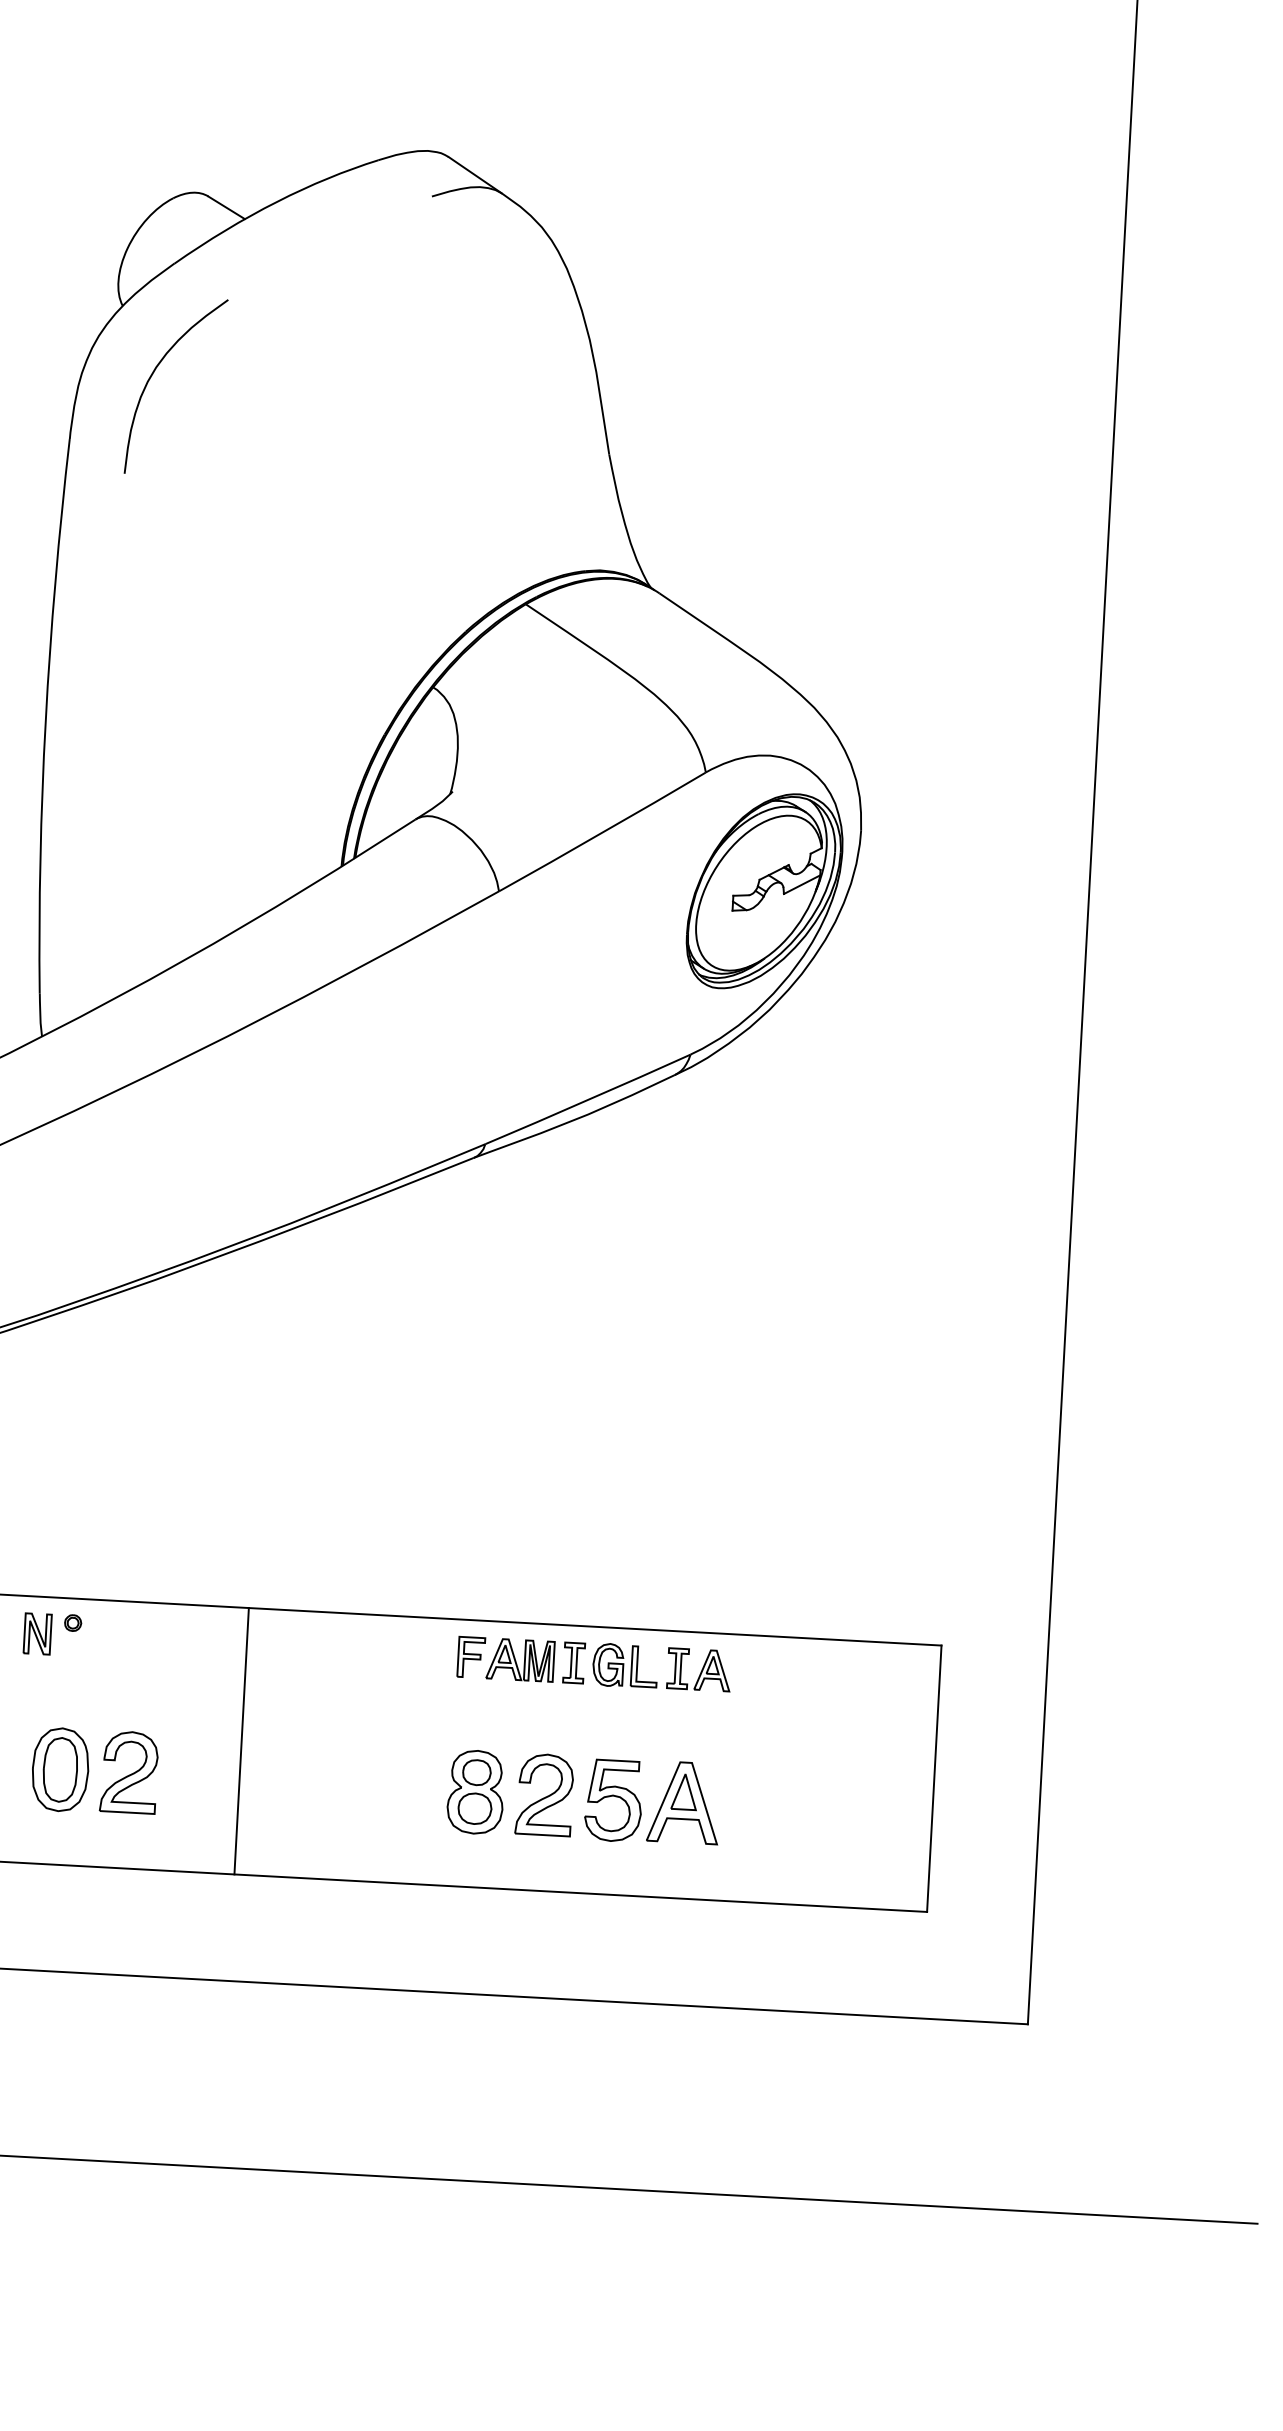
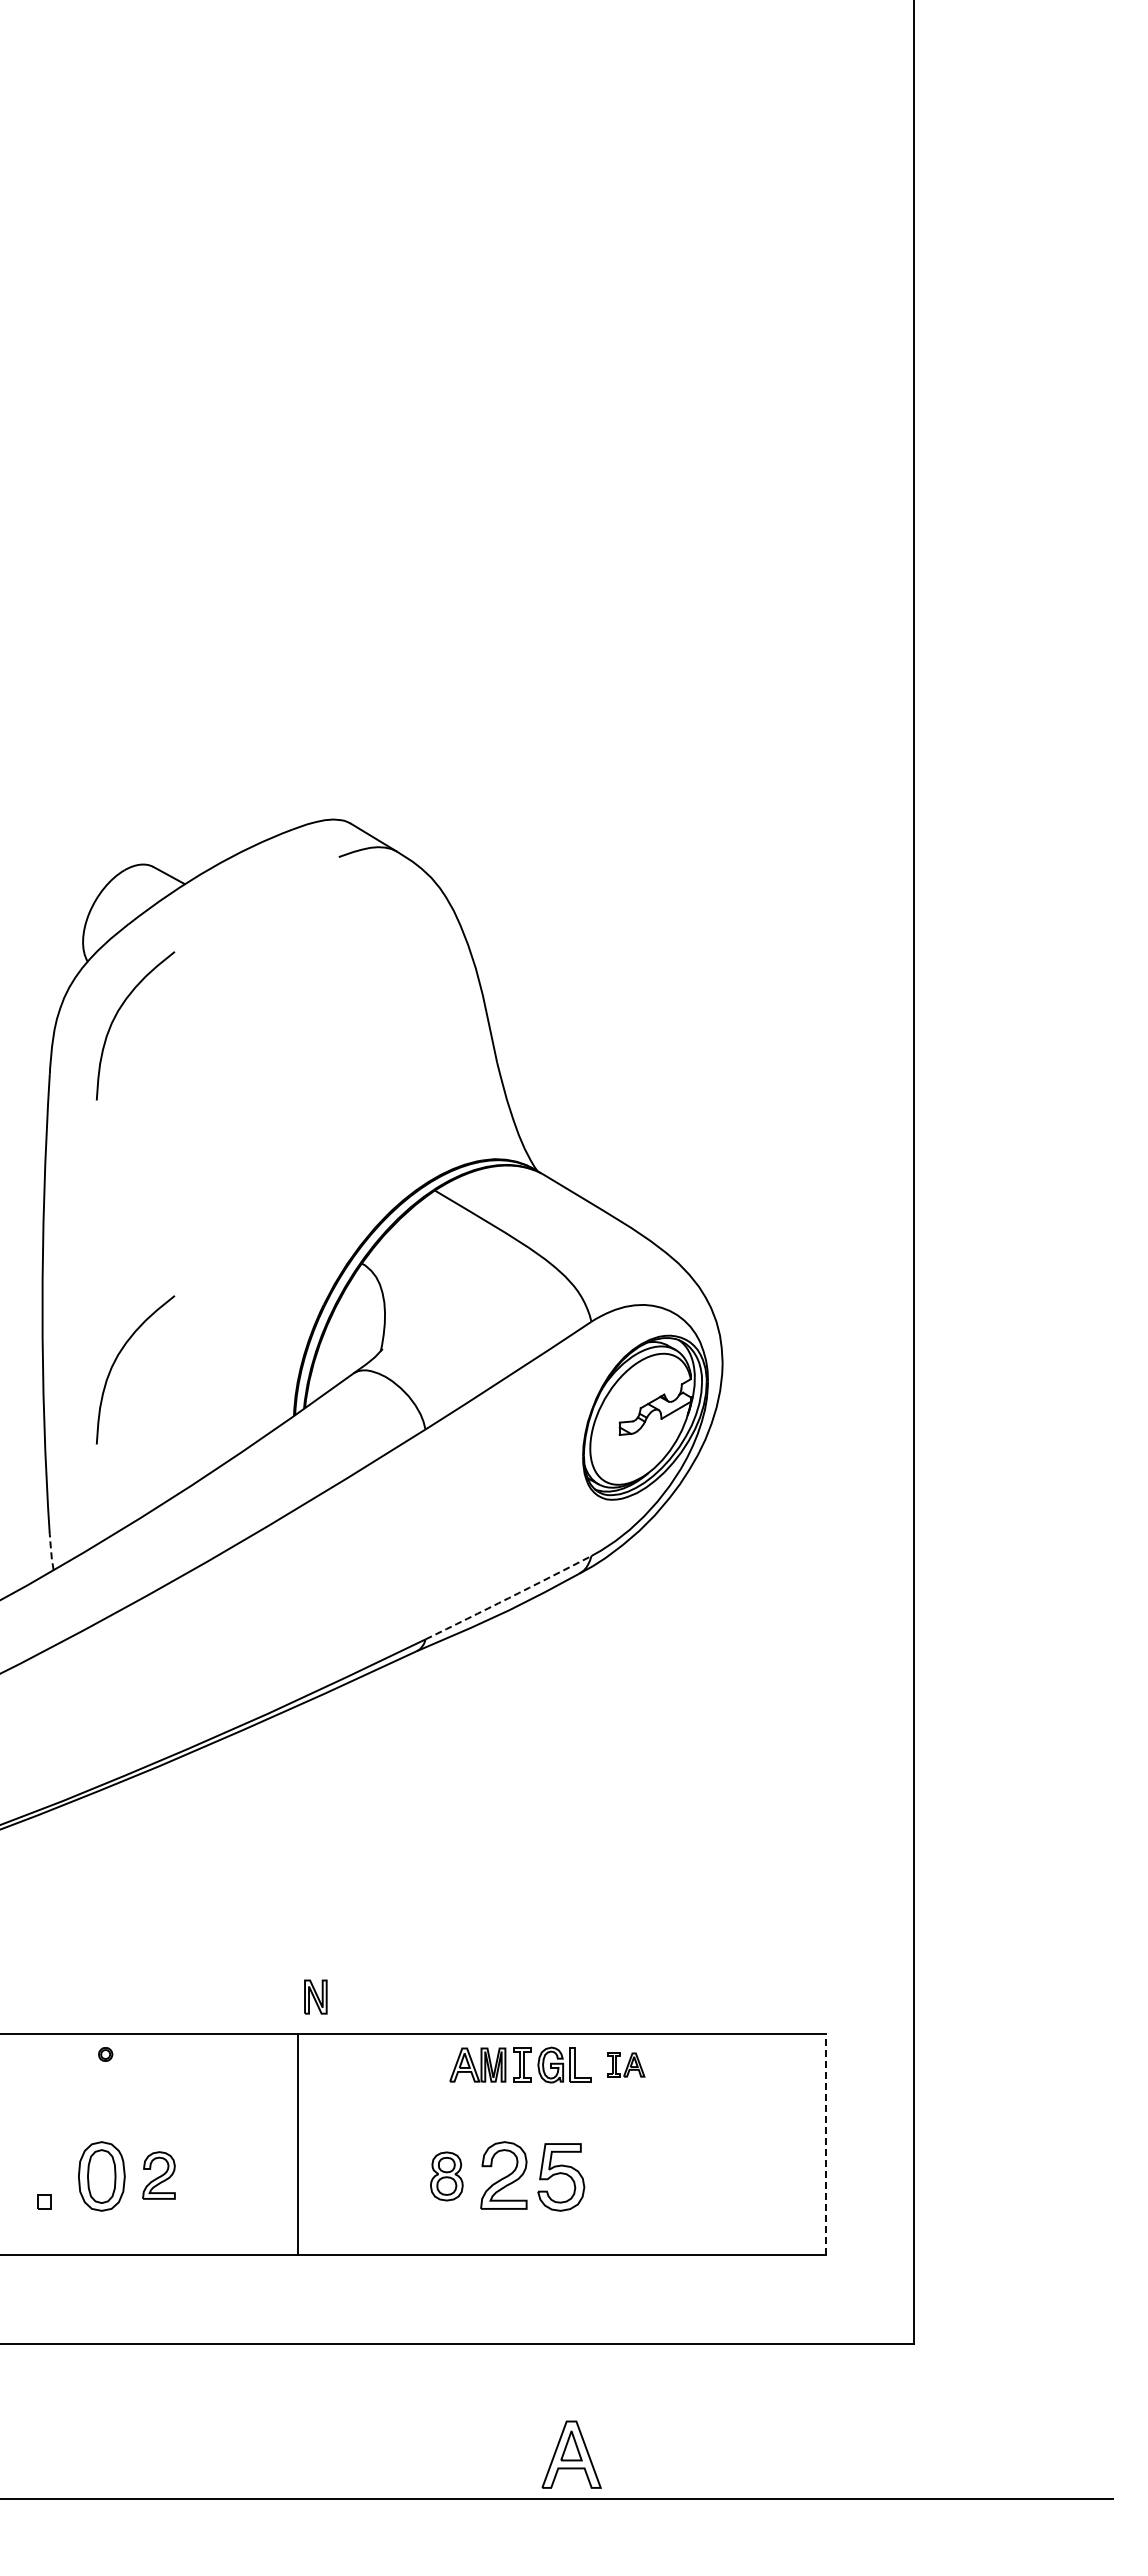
curve: (131, 788) -> (116, 1360), added
line: (40, 1015) -> (51, 1552), solid -> dashed
arc: (587, 1100) -> (508, 1598), solid -> dashed
part: (37, 1633) -> (315, 1996), moved
part: (470, 1656) -> (436, 2064), removed
part: (699, 1669) -> (626, 2064), size x0.7
line: (241, 1740) -> (297, 2144), moved
part: (128, 1772) -> (158, 2175), size x0.7
line: (934, 1778) -> (825, 2144), solid -> dashed
part: (475, 1792) -> (446, 2176), size x0.7
part: (683, 1802) -> (571, 2454), moved

